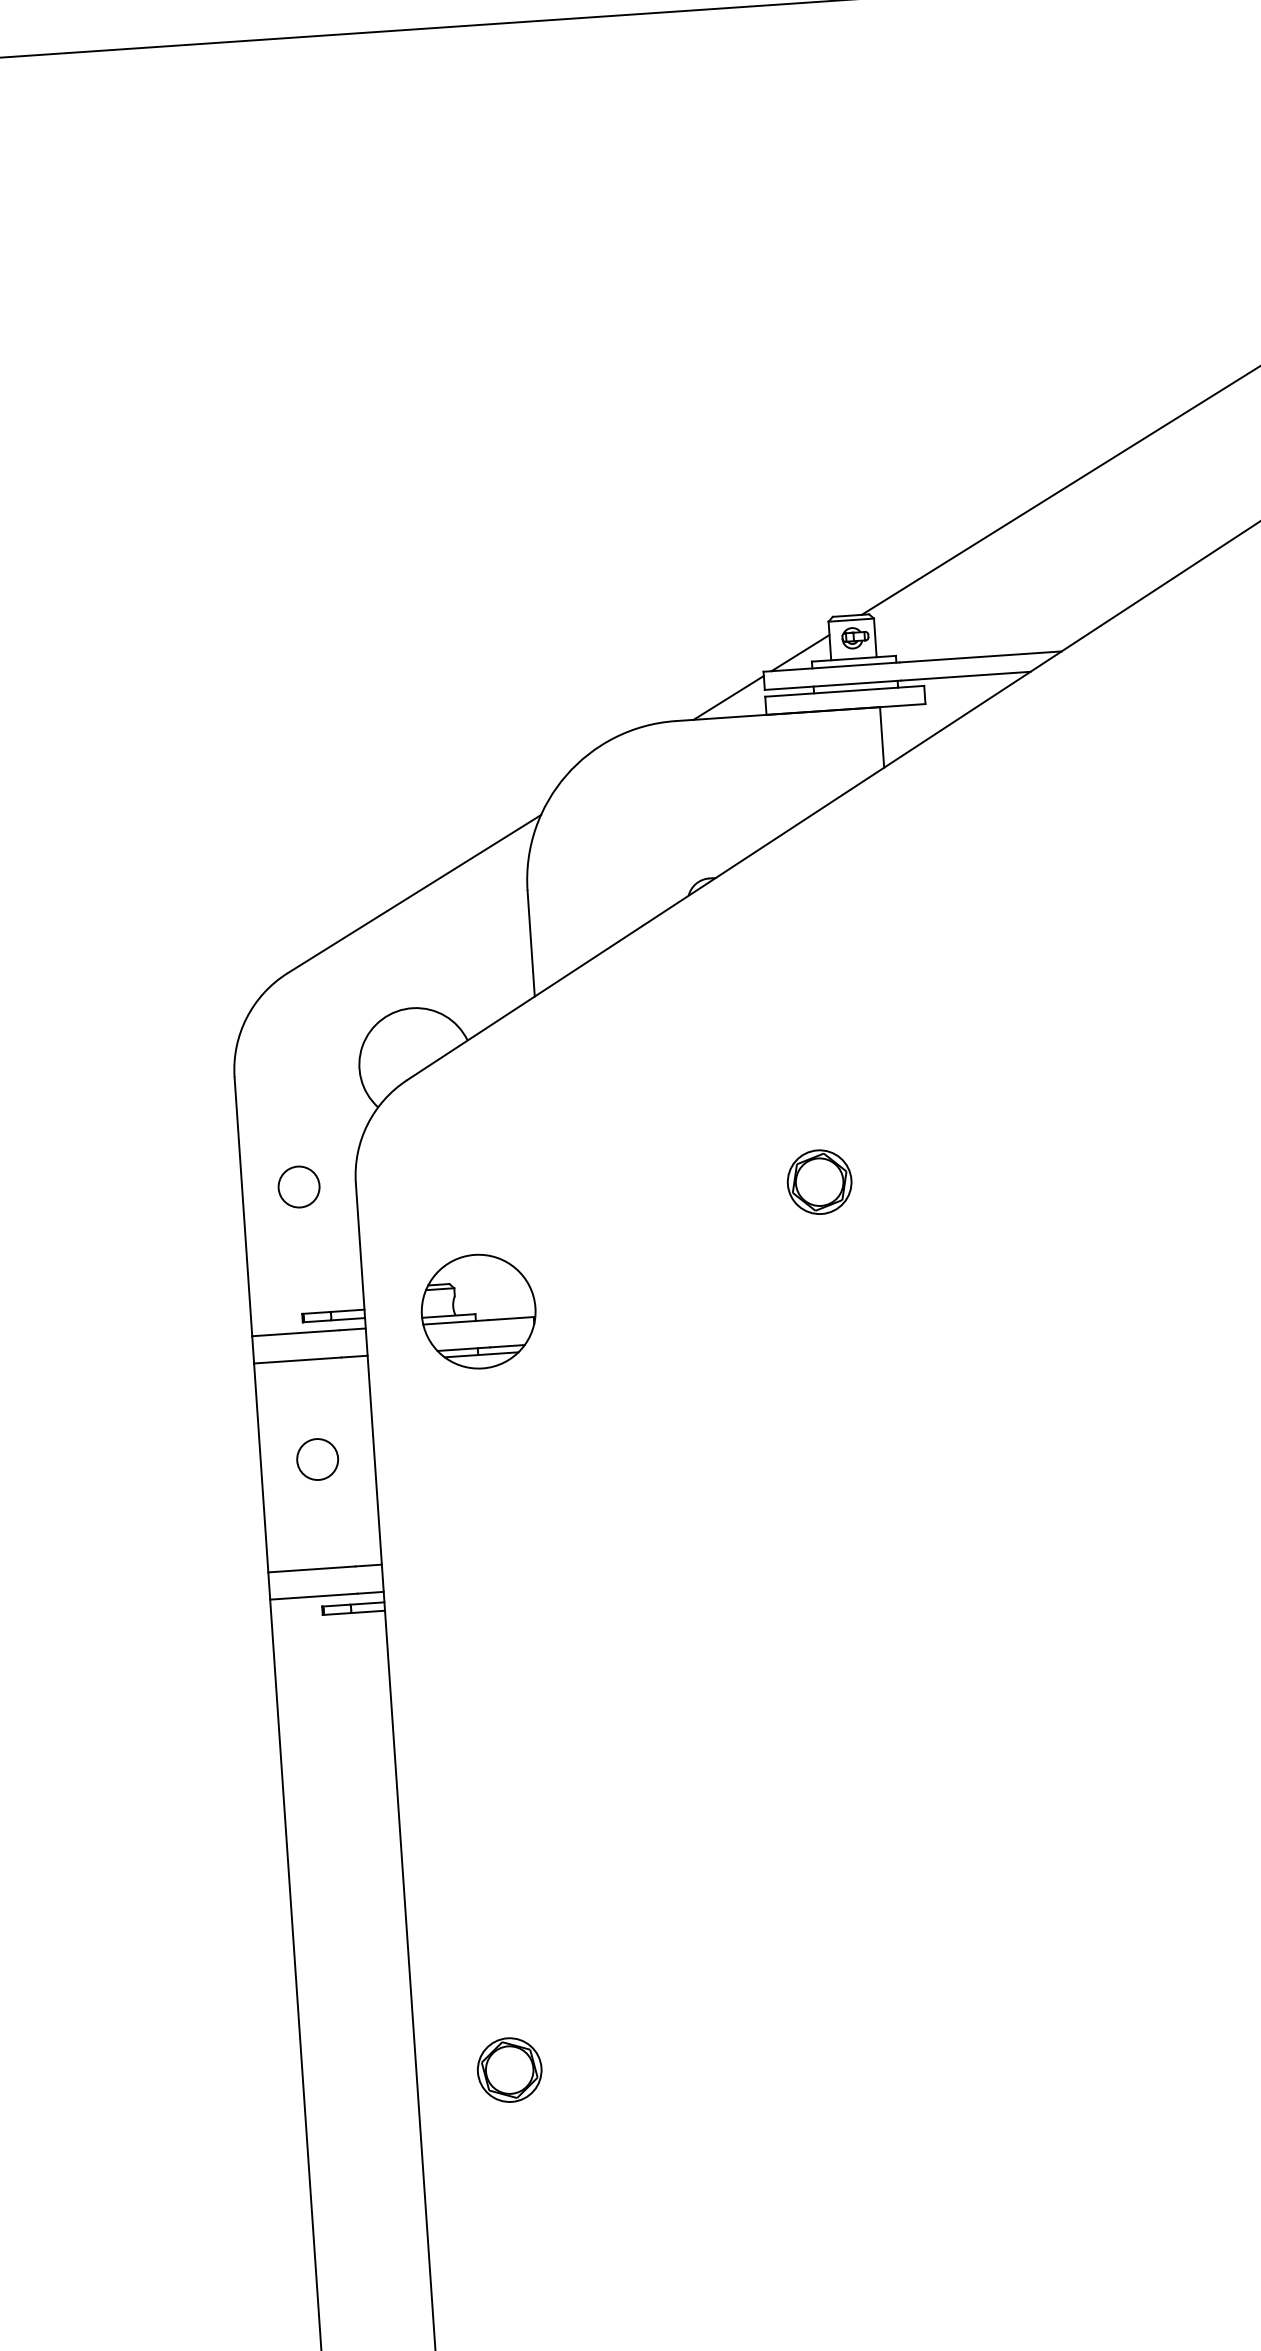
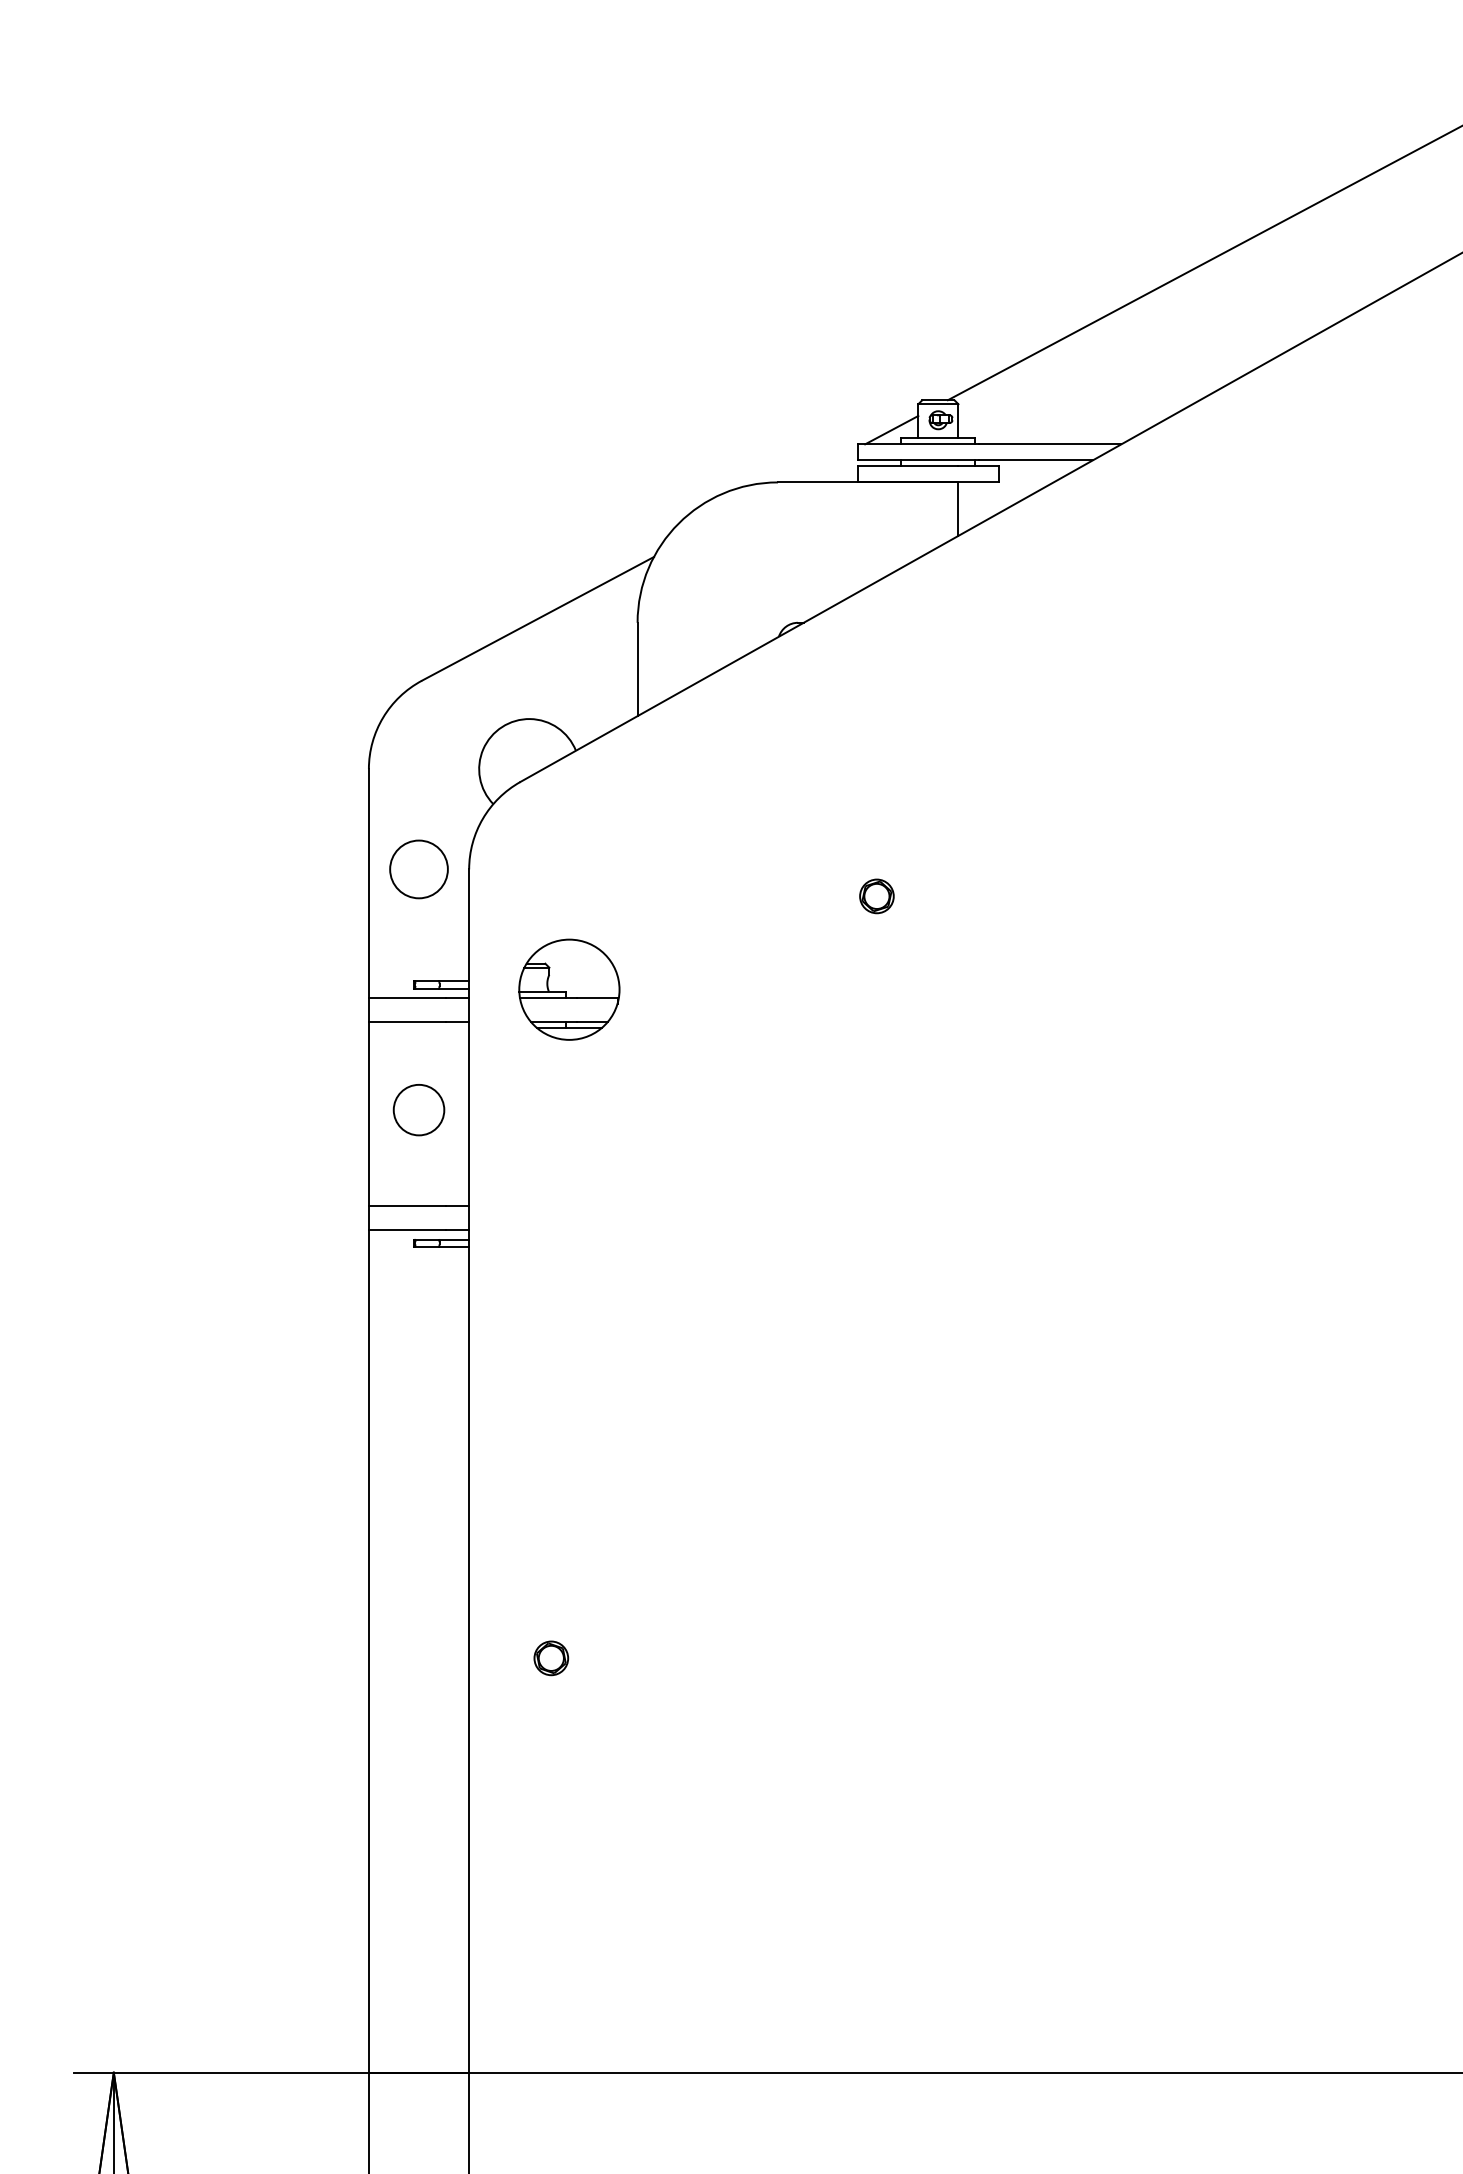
line: (728, 698) -> (825, 465), removed
part: (819, 1182) -> (876, 896), size x0.6
circle: (298, 1187) -> (418, 869), size x1.6
circle: (317, 1458) -> (418, 1109), size x1.4
part: (510, 2070) -> (551, 1658), size x0.6

